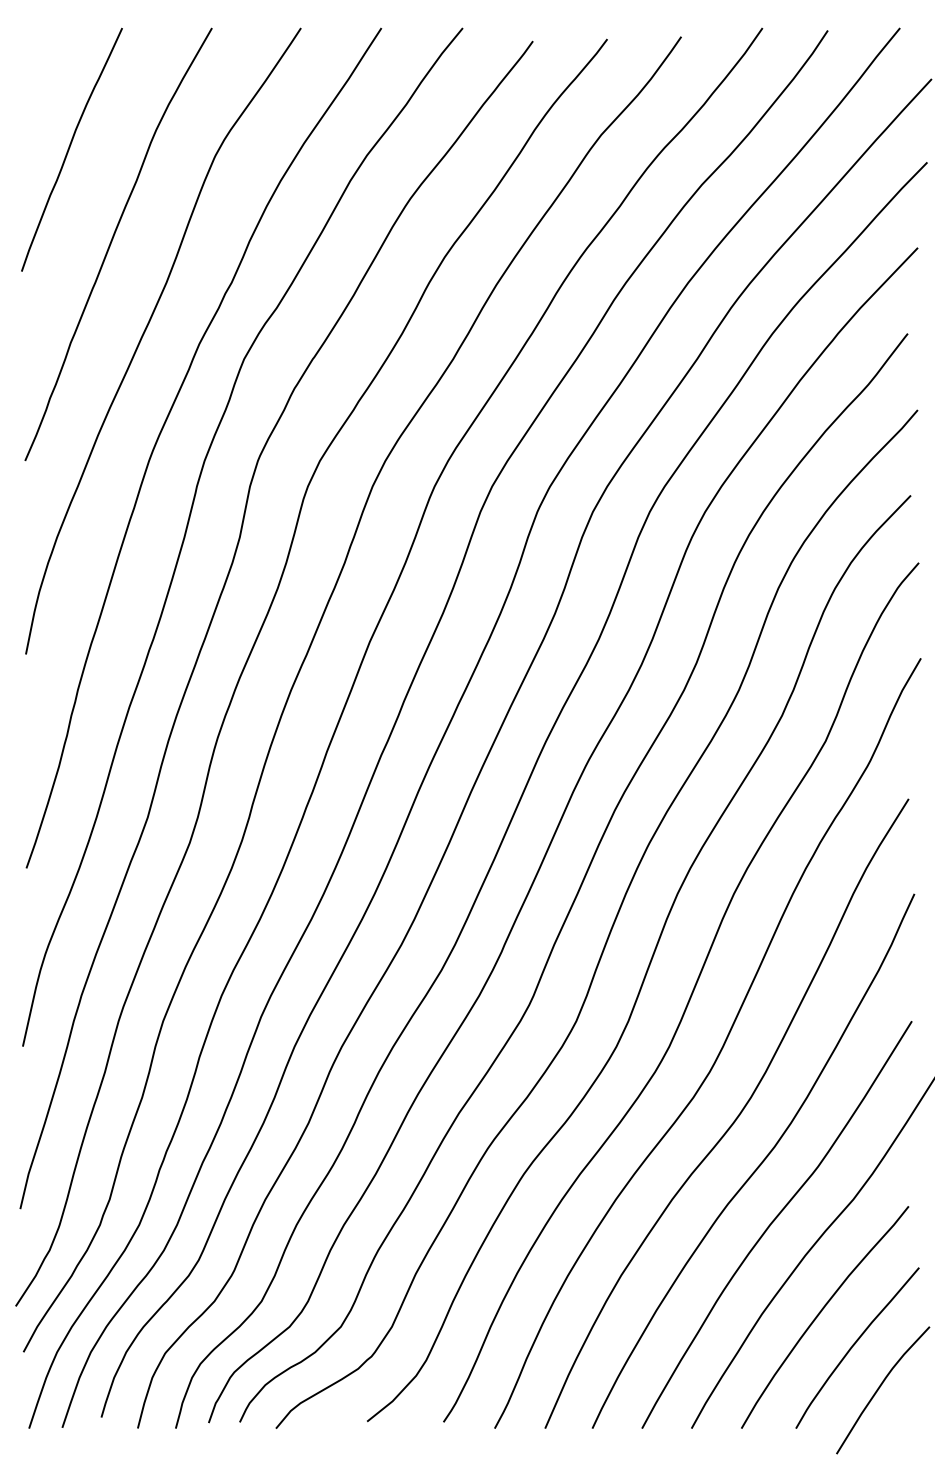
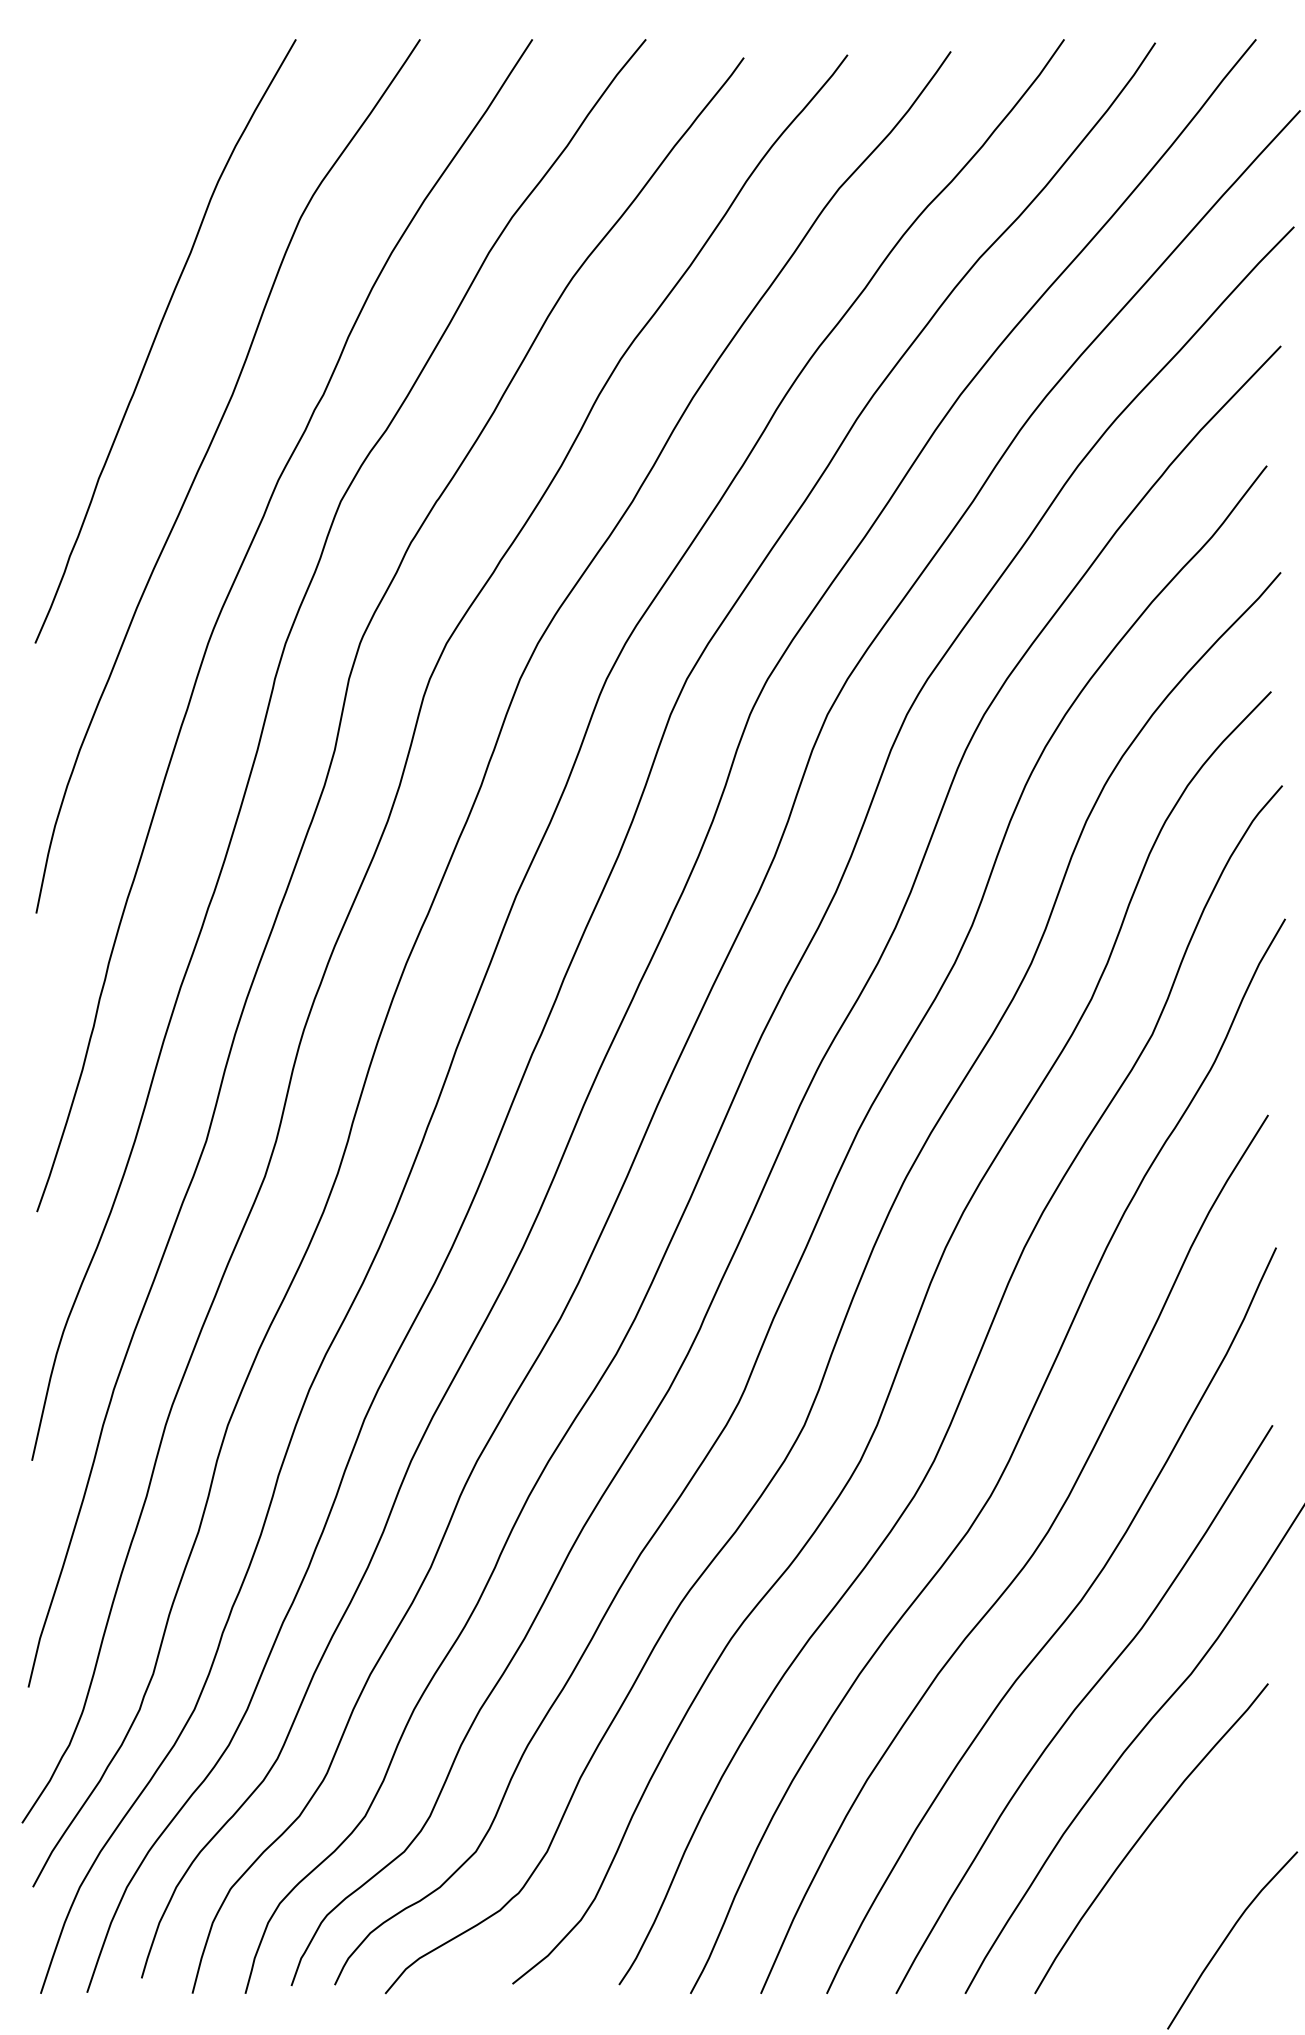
curve: (69, 148) -> (97, 207), removed
curve: (854, 1345) -> (1192, 1877), removed

